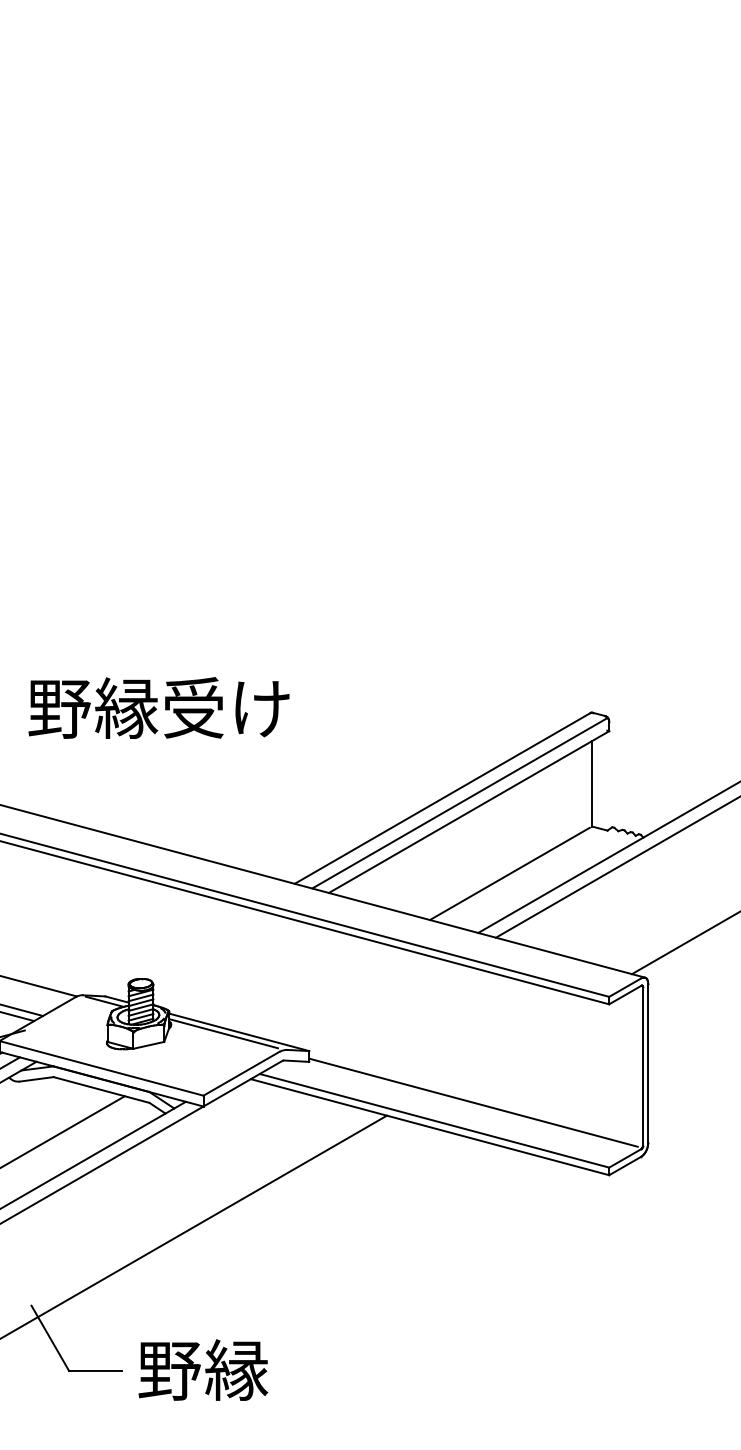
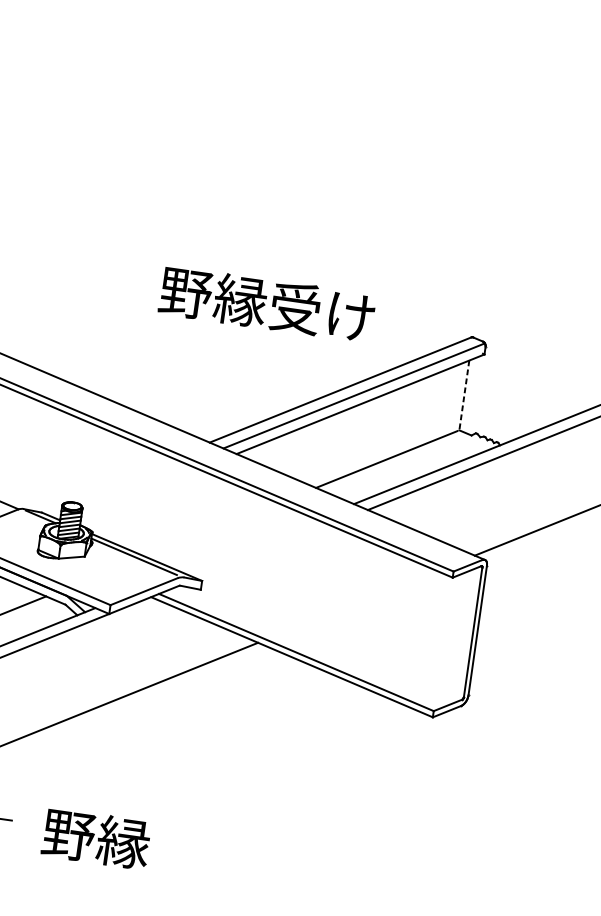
text: (158, 707) -> (266, 303), moved
line: (592, 783) -> (464, 395), solid -> dashed
line: (473, 1102) -> (330, 642), removed
text: (203, 1369) -> (96, 838), moved

